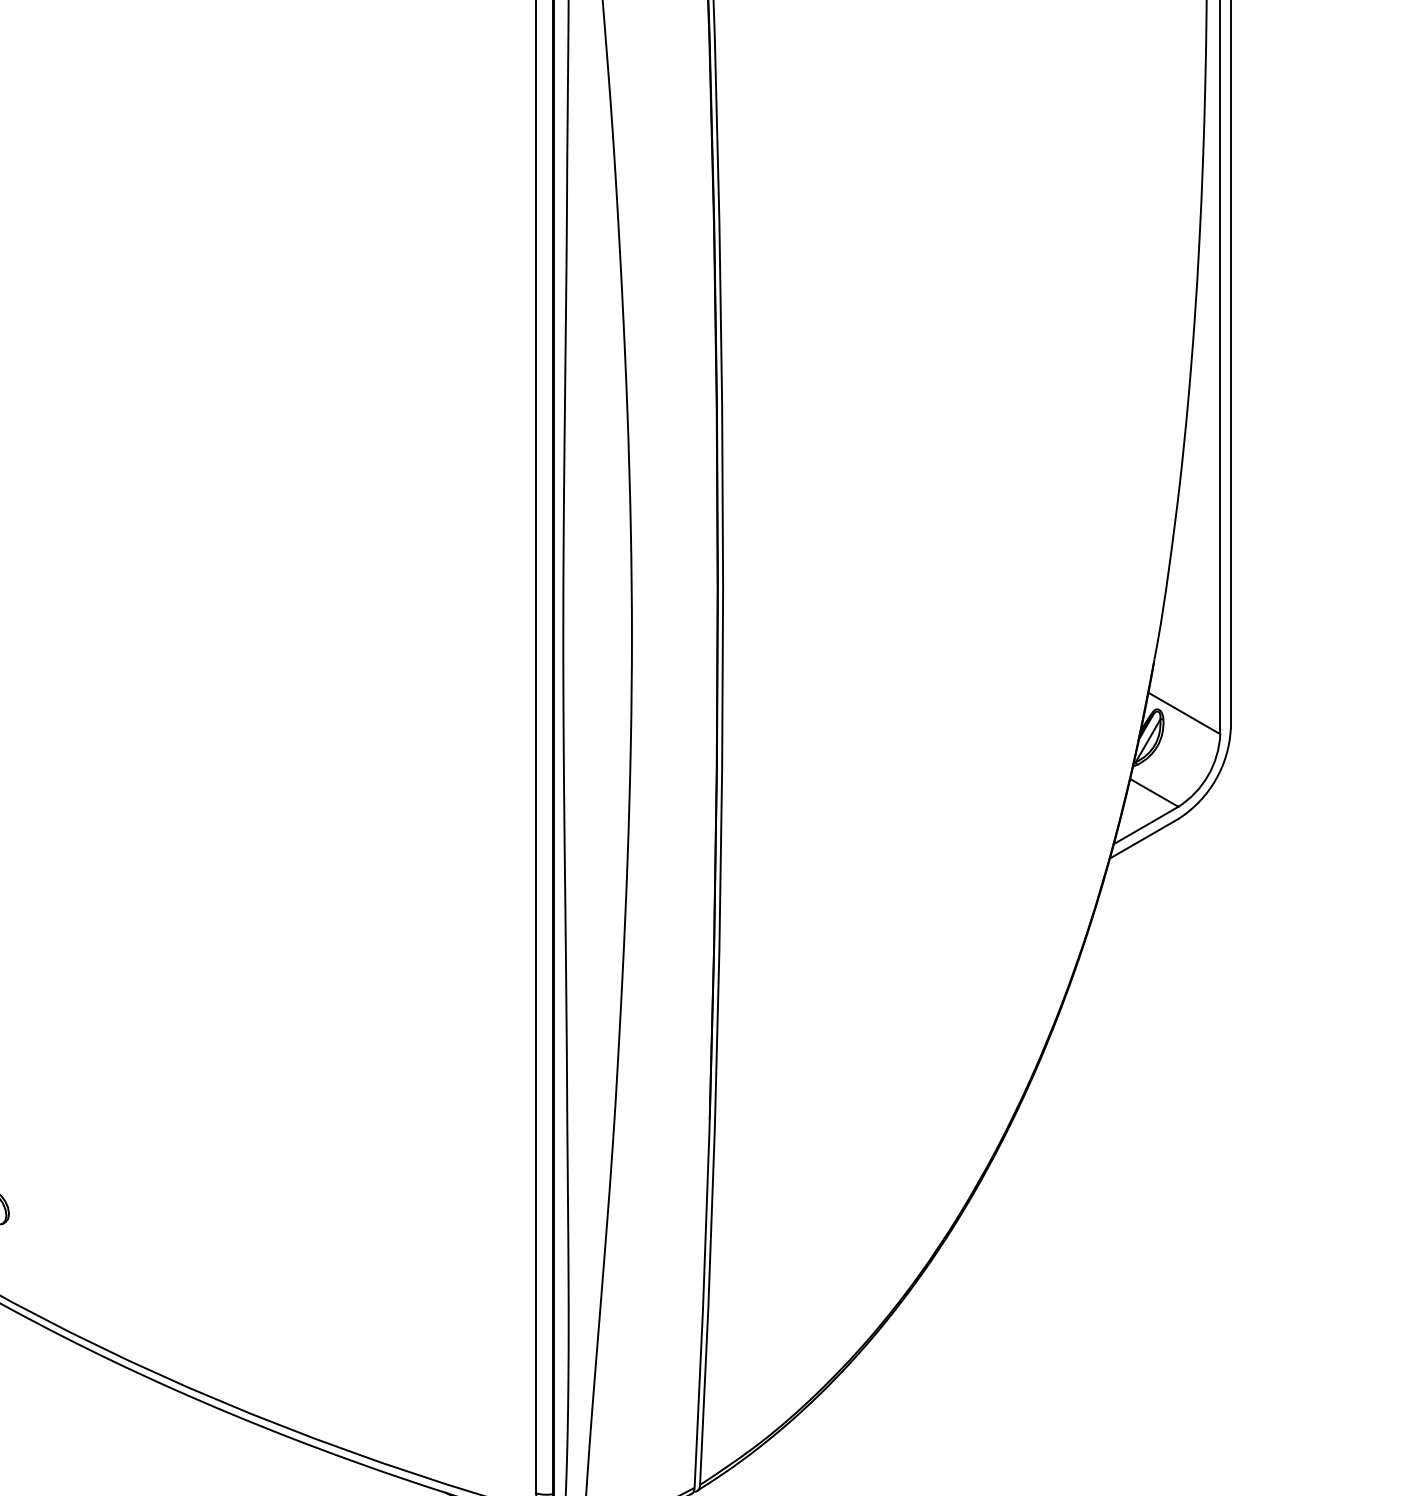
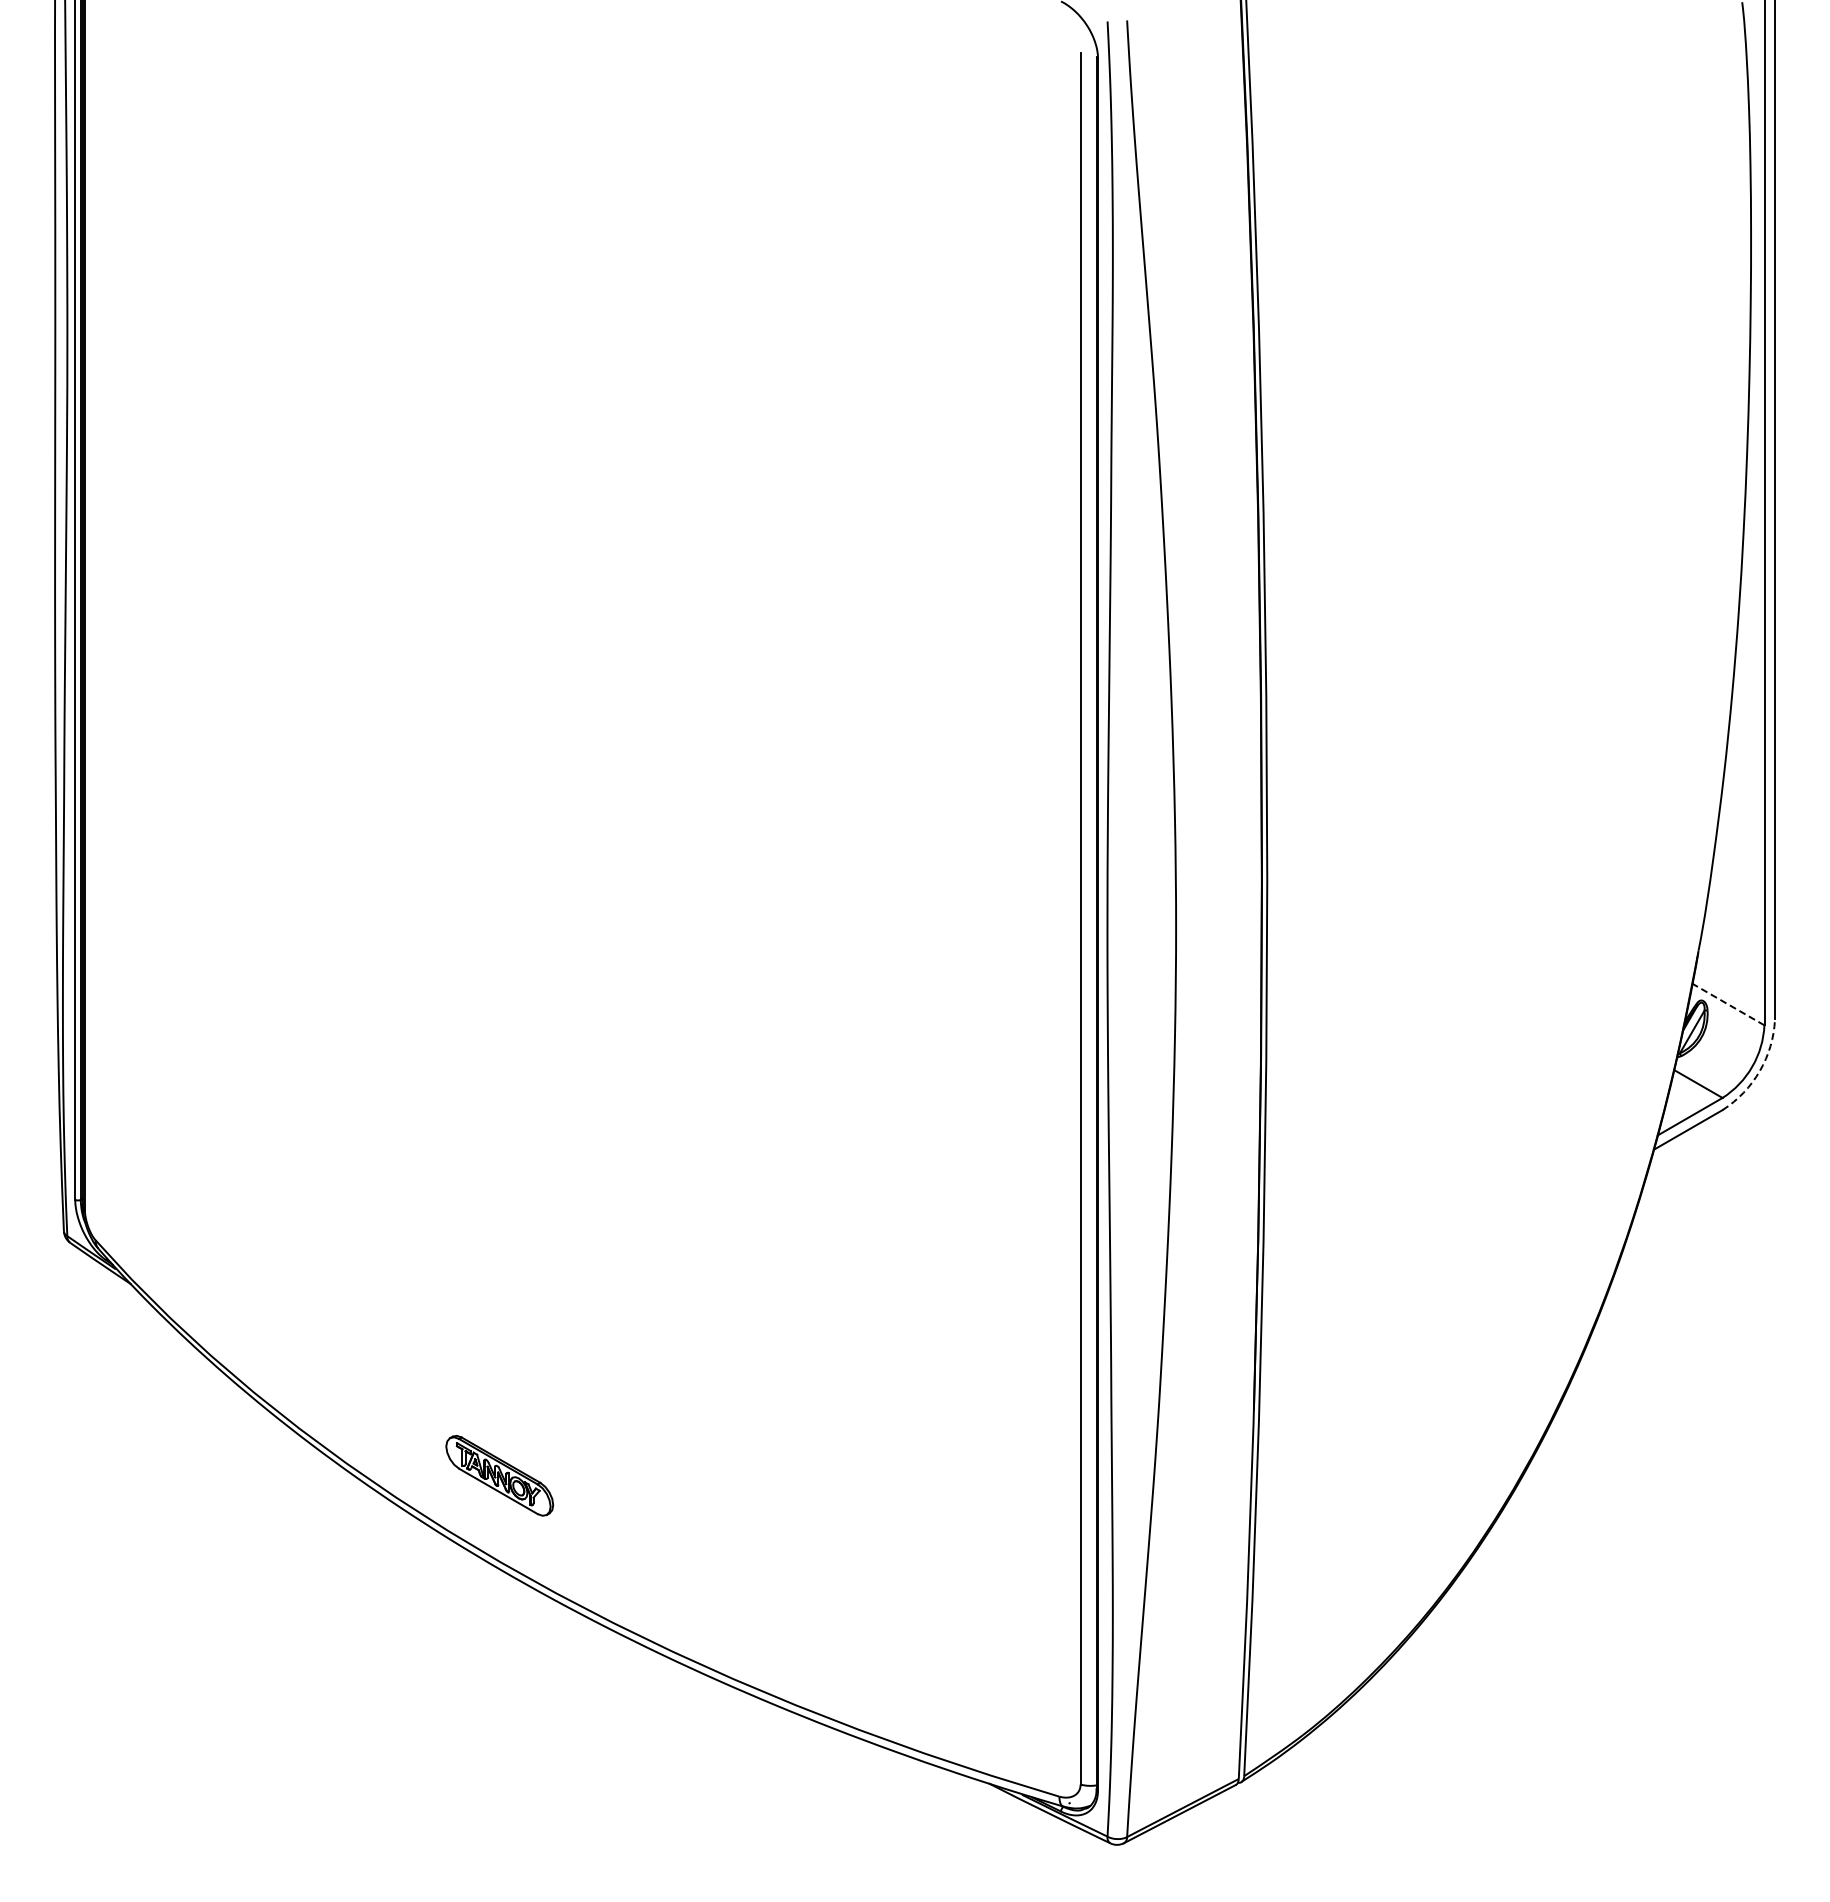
line: (1184, 713) -> (1728, 1004), solid -> dashed
arc: (1215, 780) -> (1759, 1071), solid -> dashed

